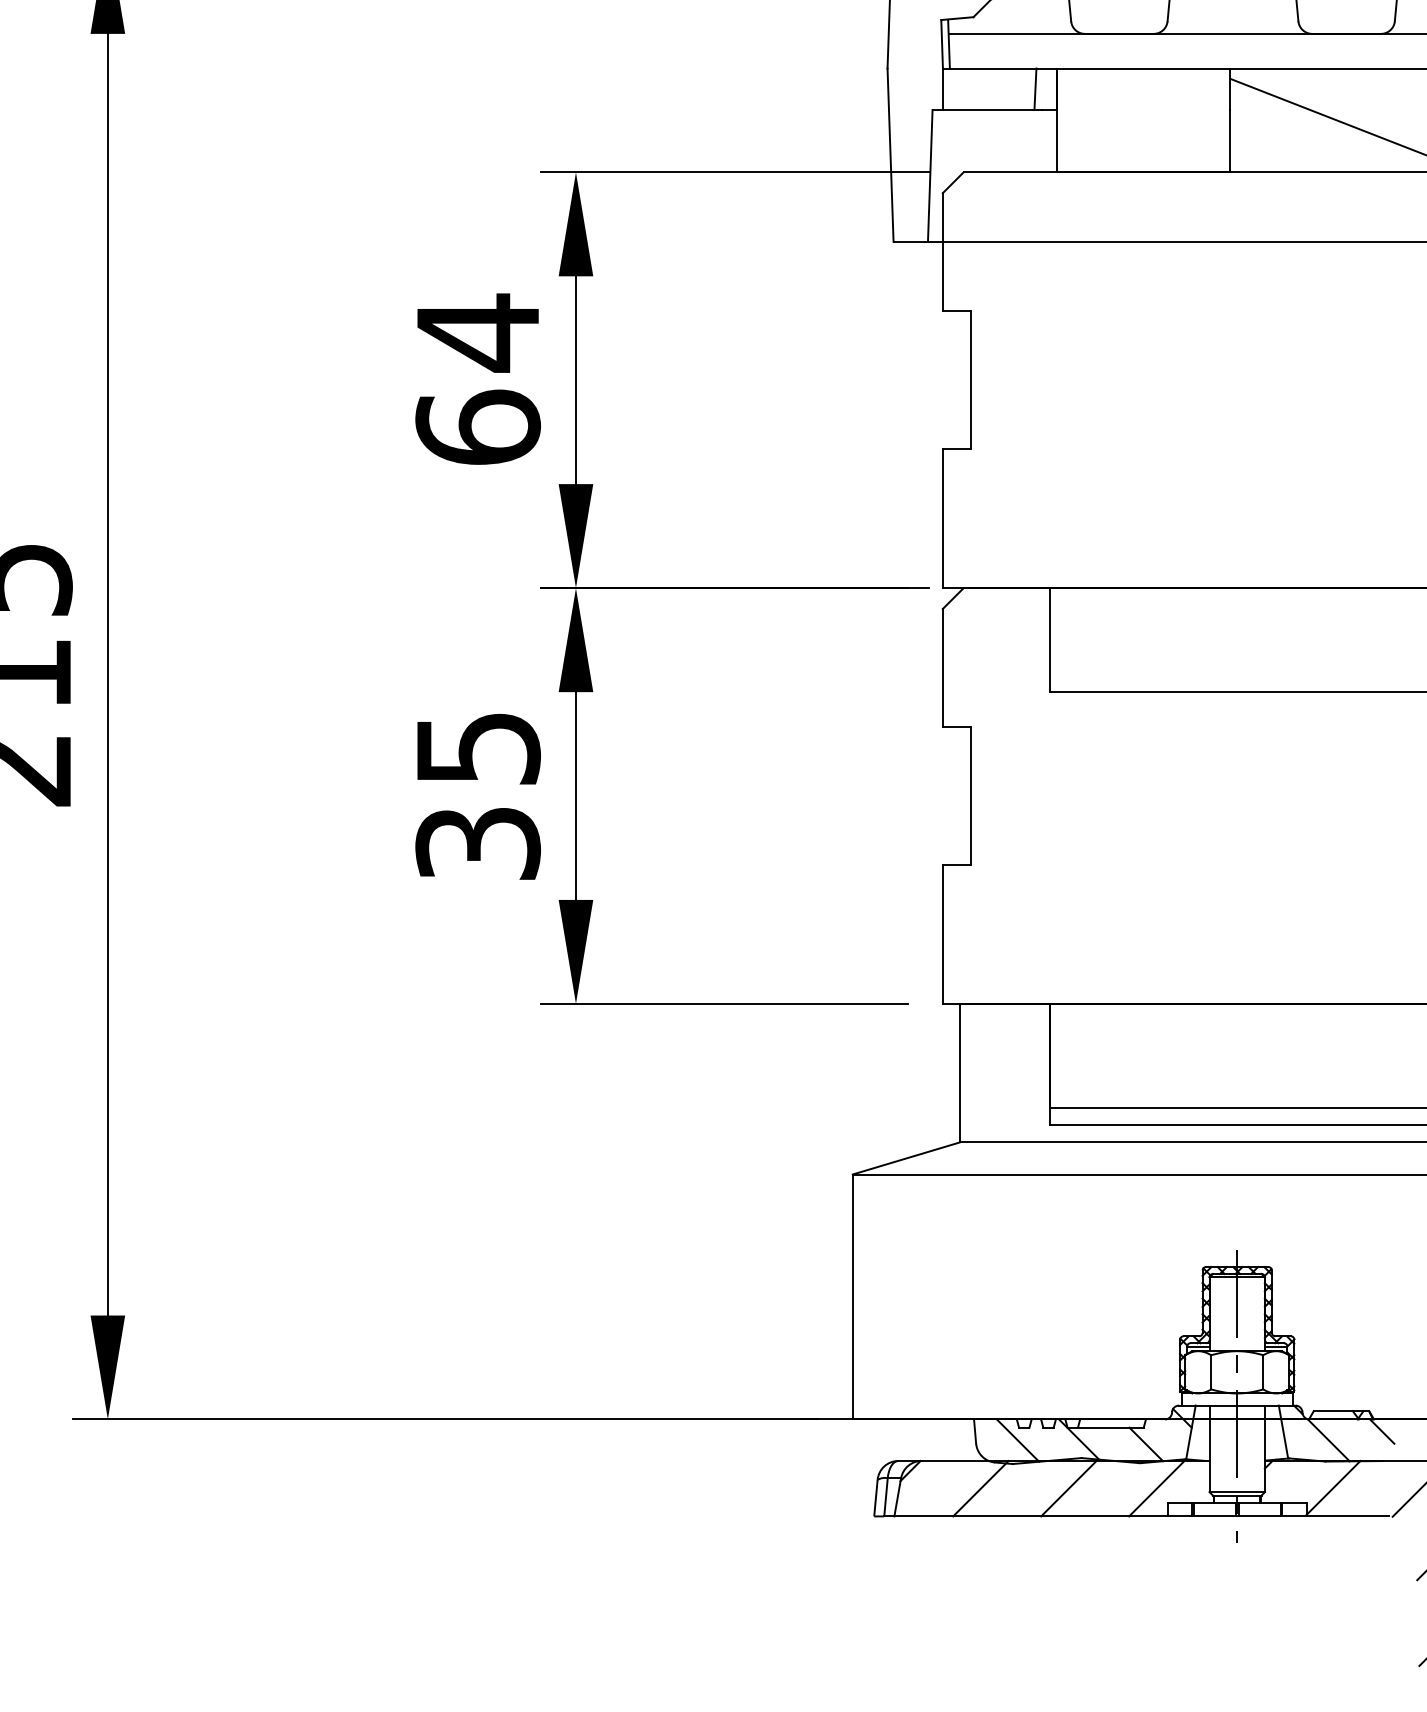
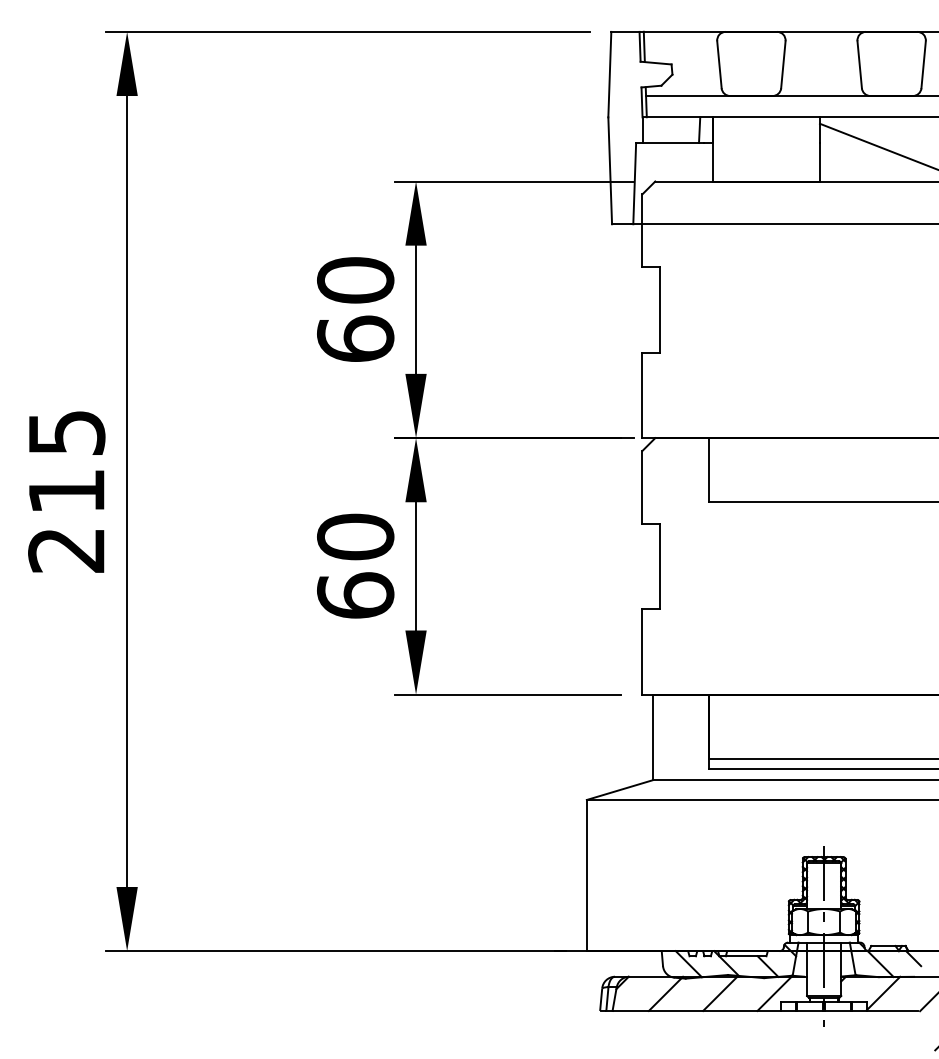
text: (477, 332) -> (355, 280), 64 -> 60
text: (477, 794) -> (355, 565), 35 -> 60

